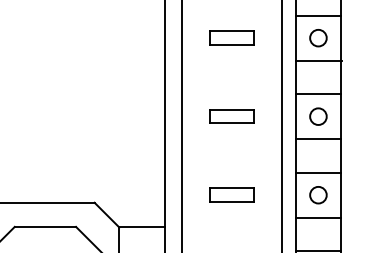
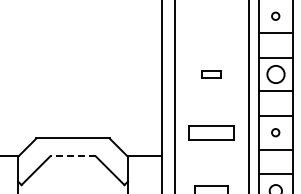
part: (231, 37) -> (211, 15), removed
circle: (317, 38) -> (275, 16), size x0.6
part: (231, 116) -> (211, 74), size x0.6
circle: (317, 116) -> (275, 74), size x1.4
part: (231, 194) -> (211, 132), size x1.4
circle: (317, 194) -> (275, 132), size x0.6
line: (46, 227) -> (73, 156), solid -> dashed

